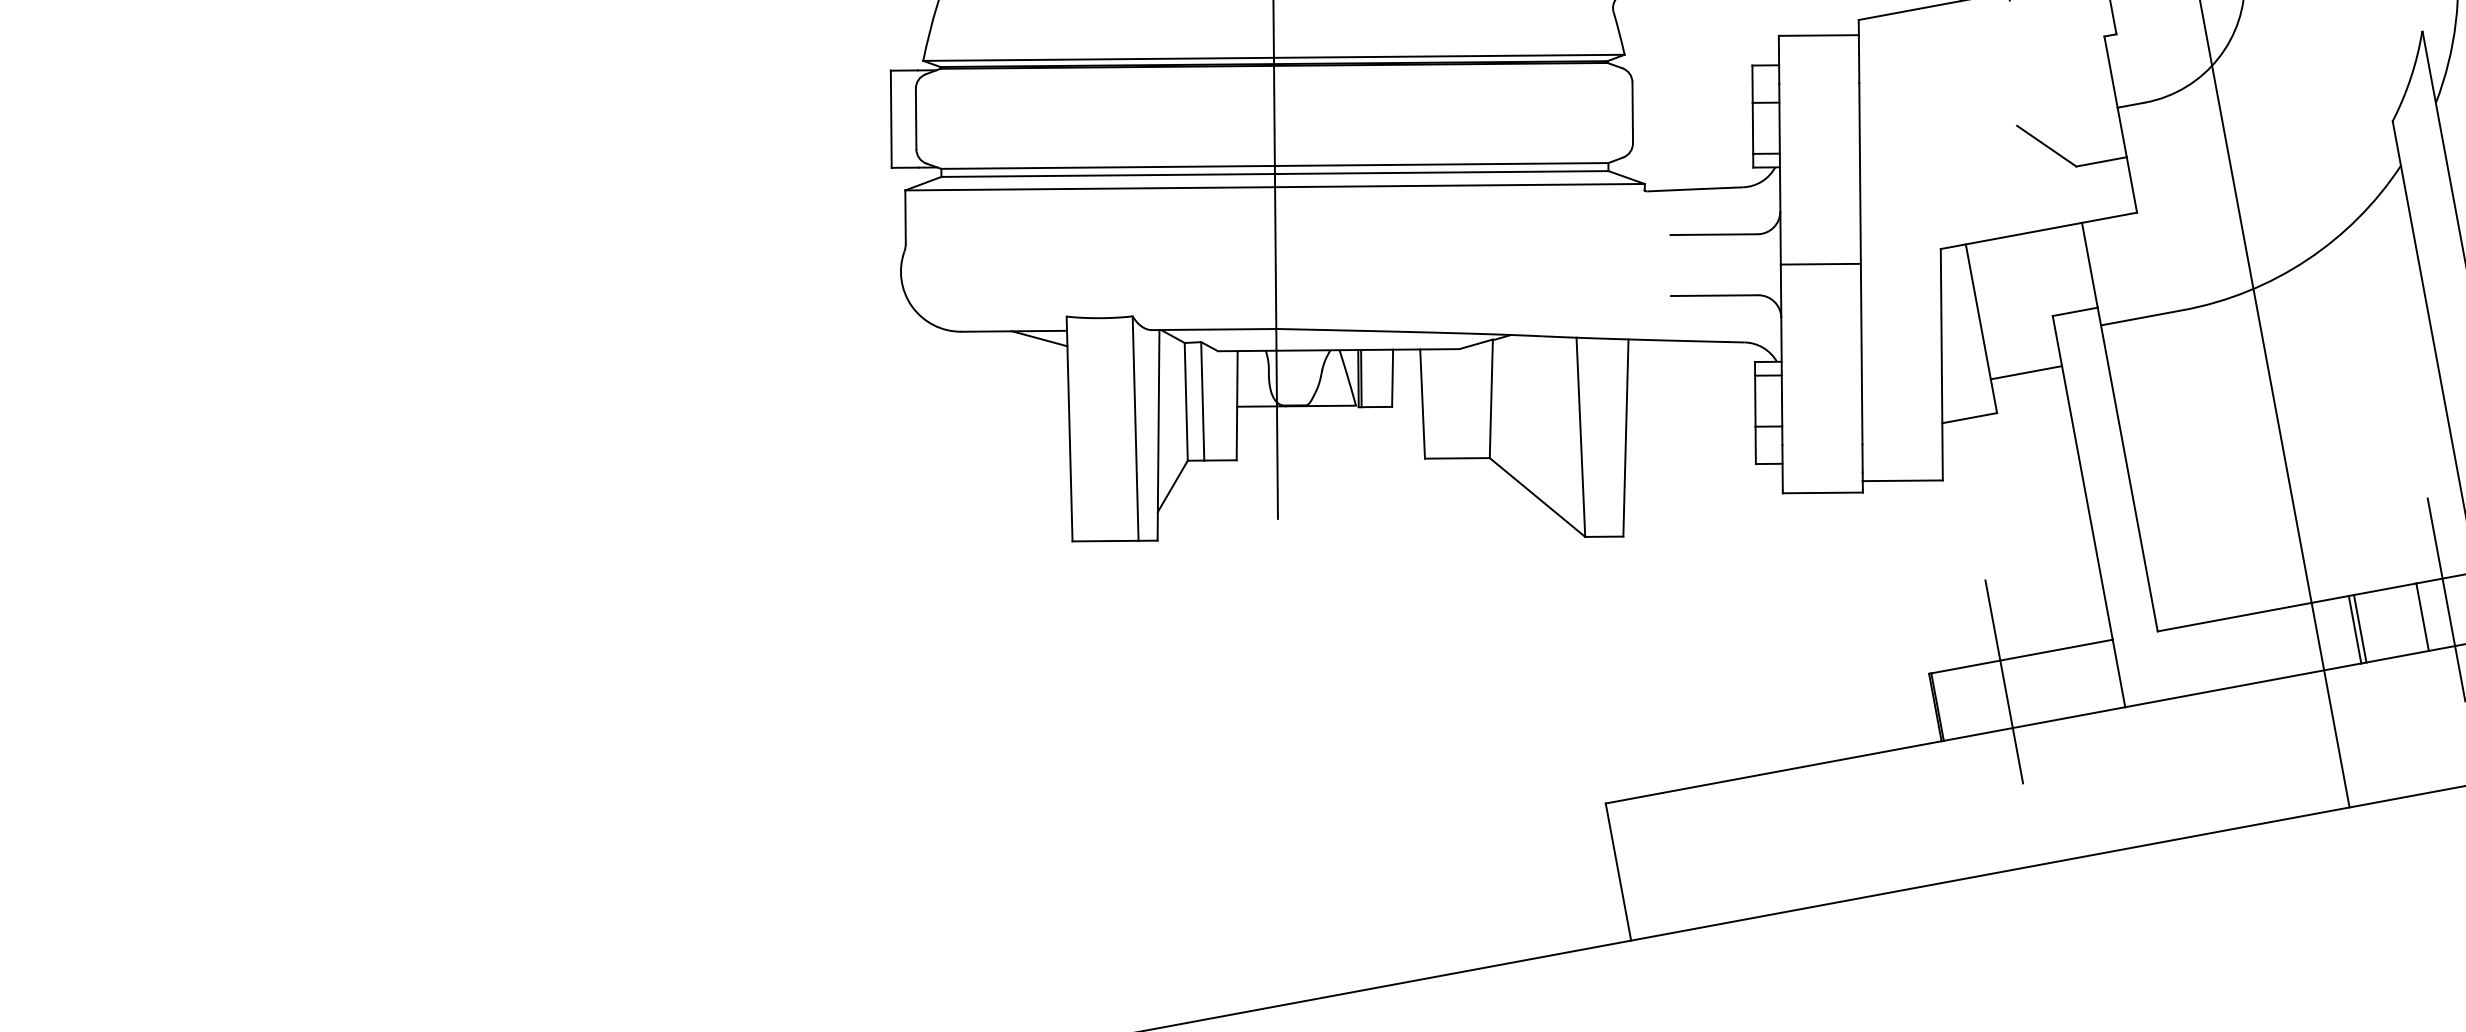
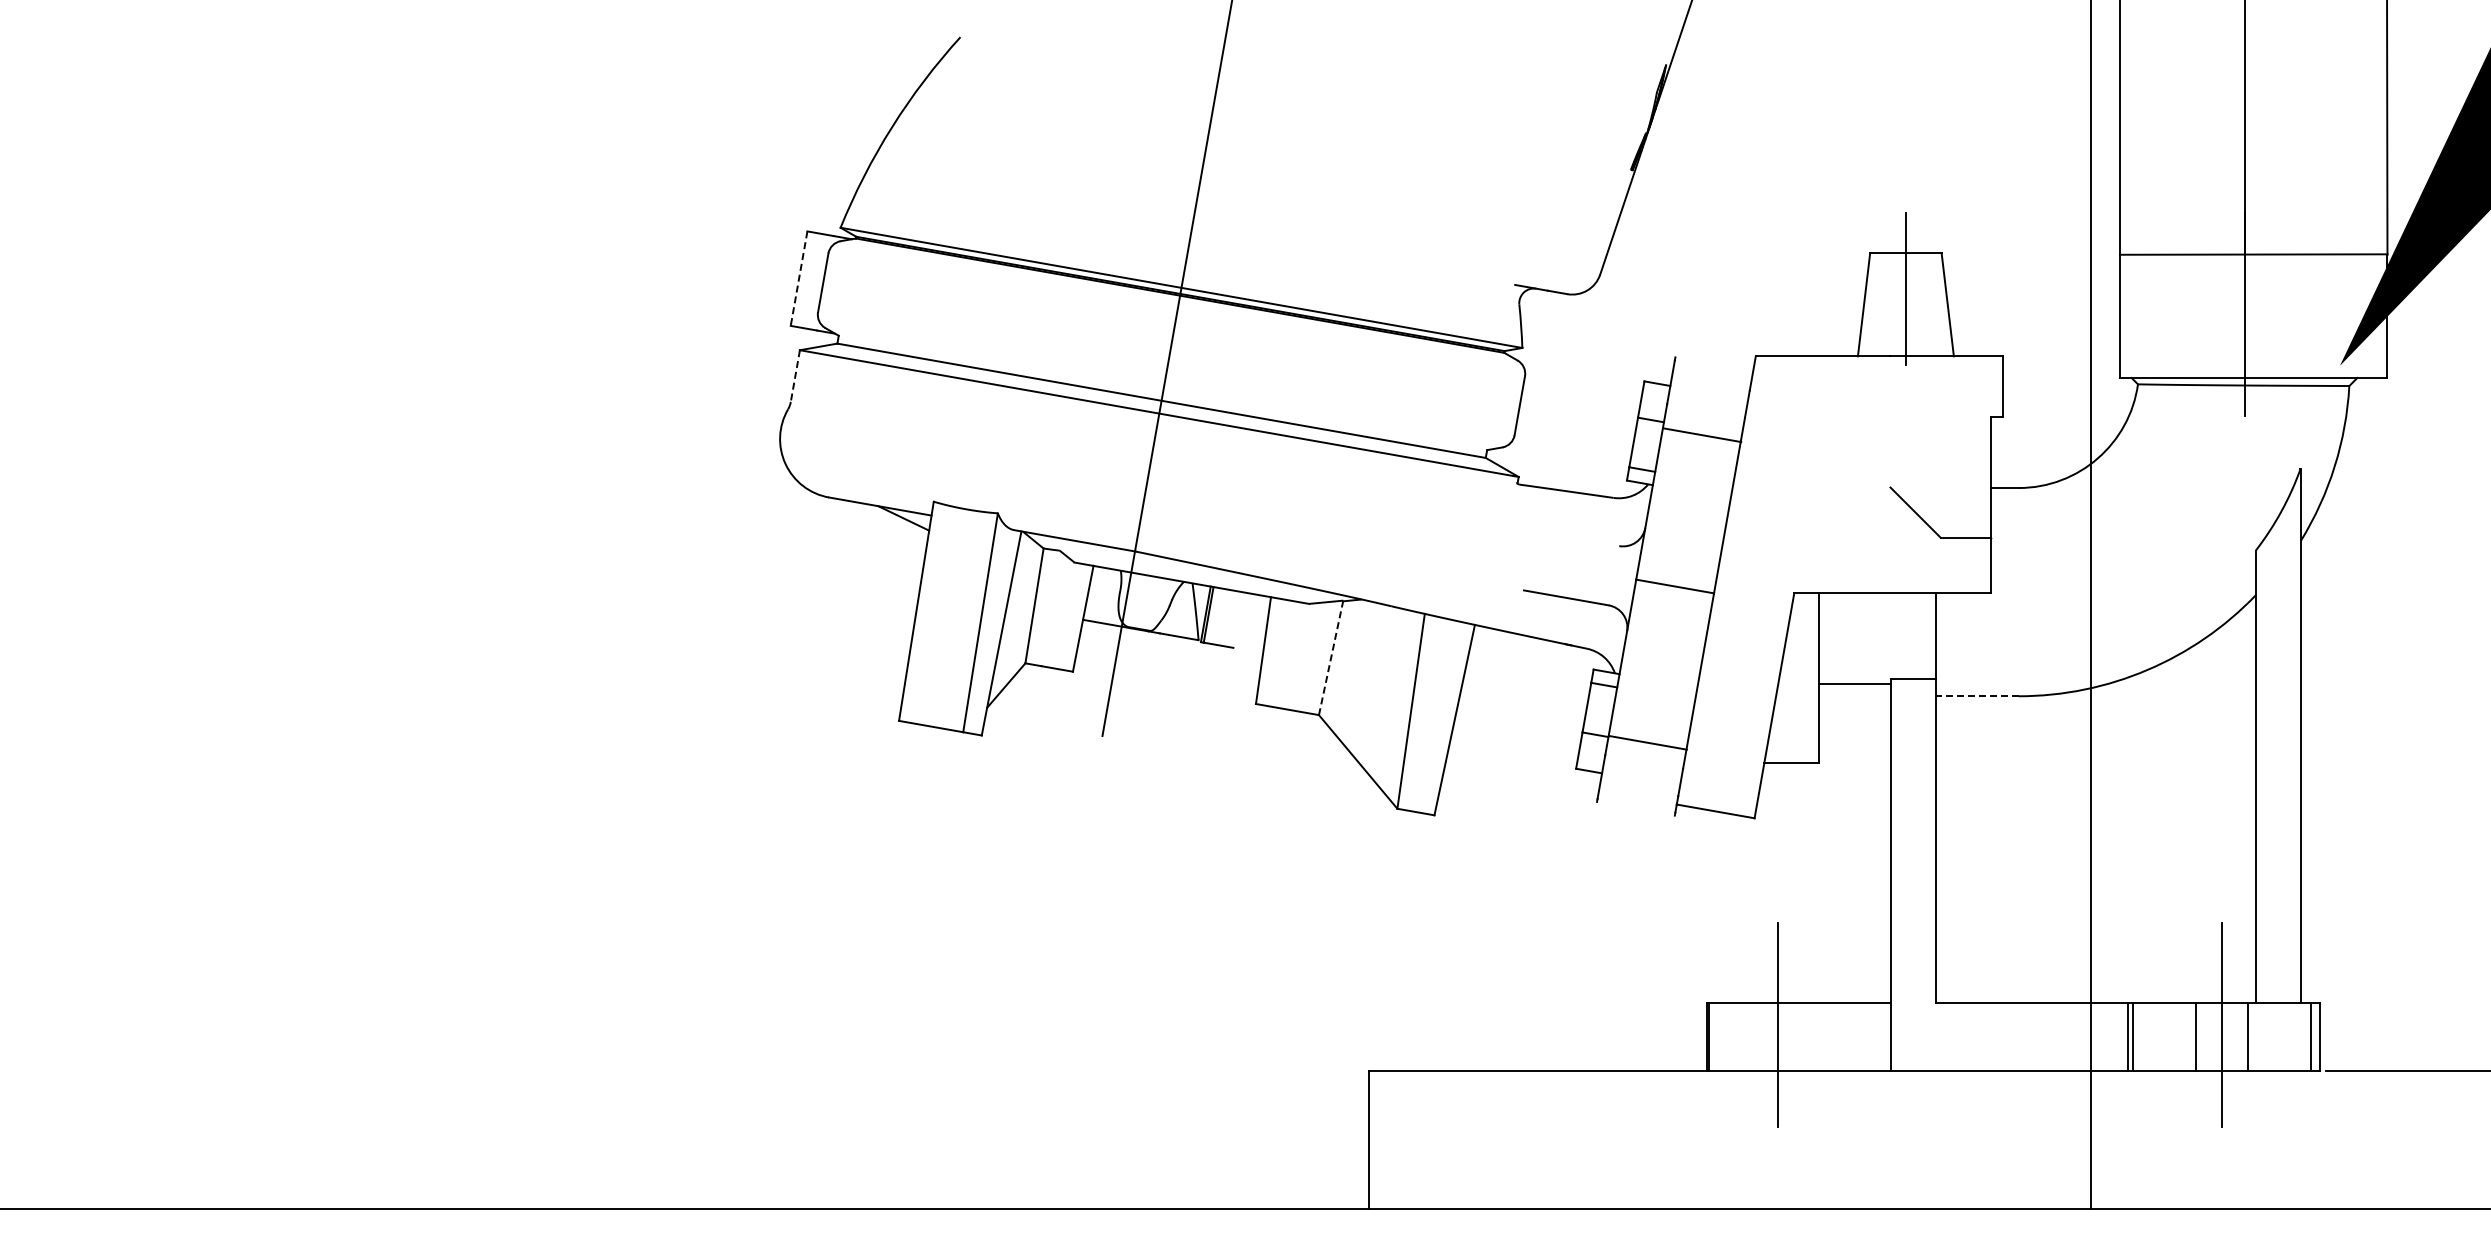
line: (1819, 35) -> (1702, 435), moved
line: (891, 119) -> (799, 278), solid -> dashed
line: (1274, 165) -> (1162, 392), removed
line: (905, 217) -> (795, 376), solid -> dashed
line: (1713, 234) -> (1576, 538), removed
line: (2141, 318) -> (1976, 696), solid -> dashed
line: (2025, 372) -> (1854, 683), moved
line: (1391, 377) -> (1238, 619), removed
line: (1491, 398) -> (1331, 657), solid -> dashed
line: (1202, 401) -> (1050, 608), removed
line: (1822, 492) -> (1647, 742), moved

